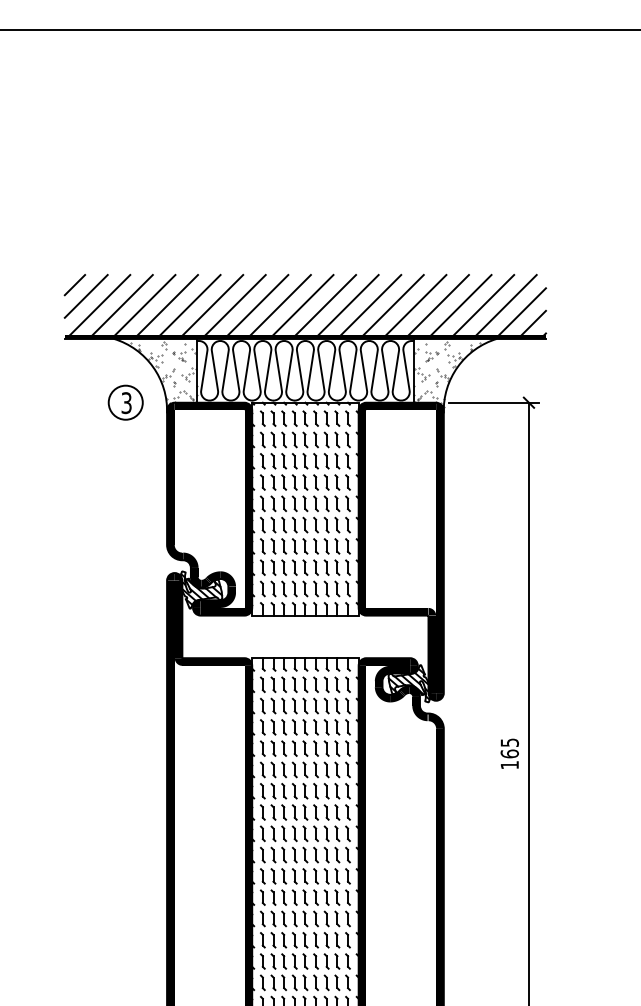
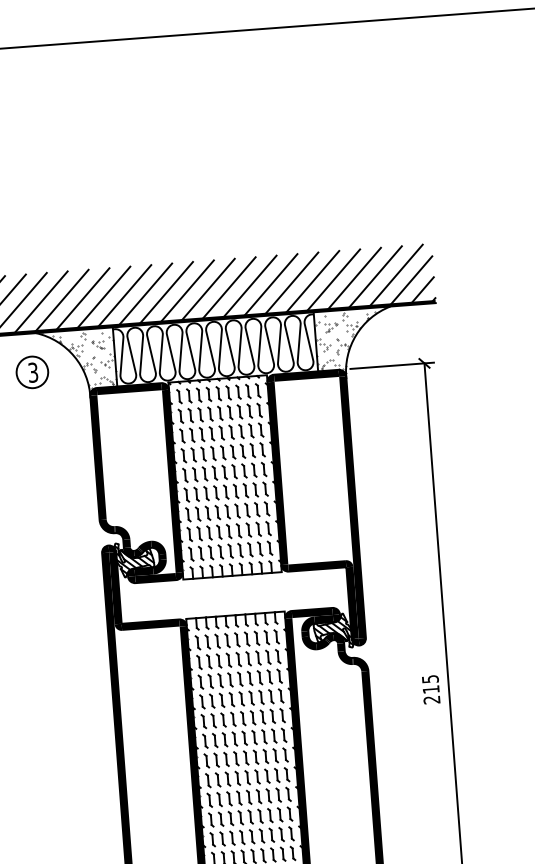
part: (125, 402) -> (32, 372), moved
text: (509, 759) -> (431, 694), 165 -> 215

